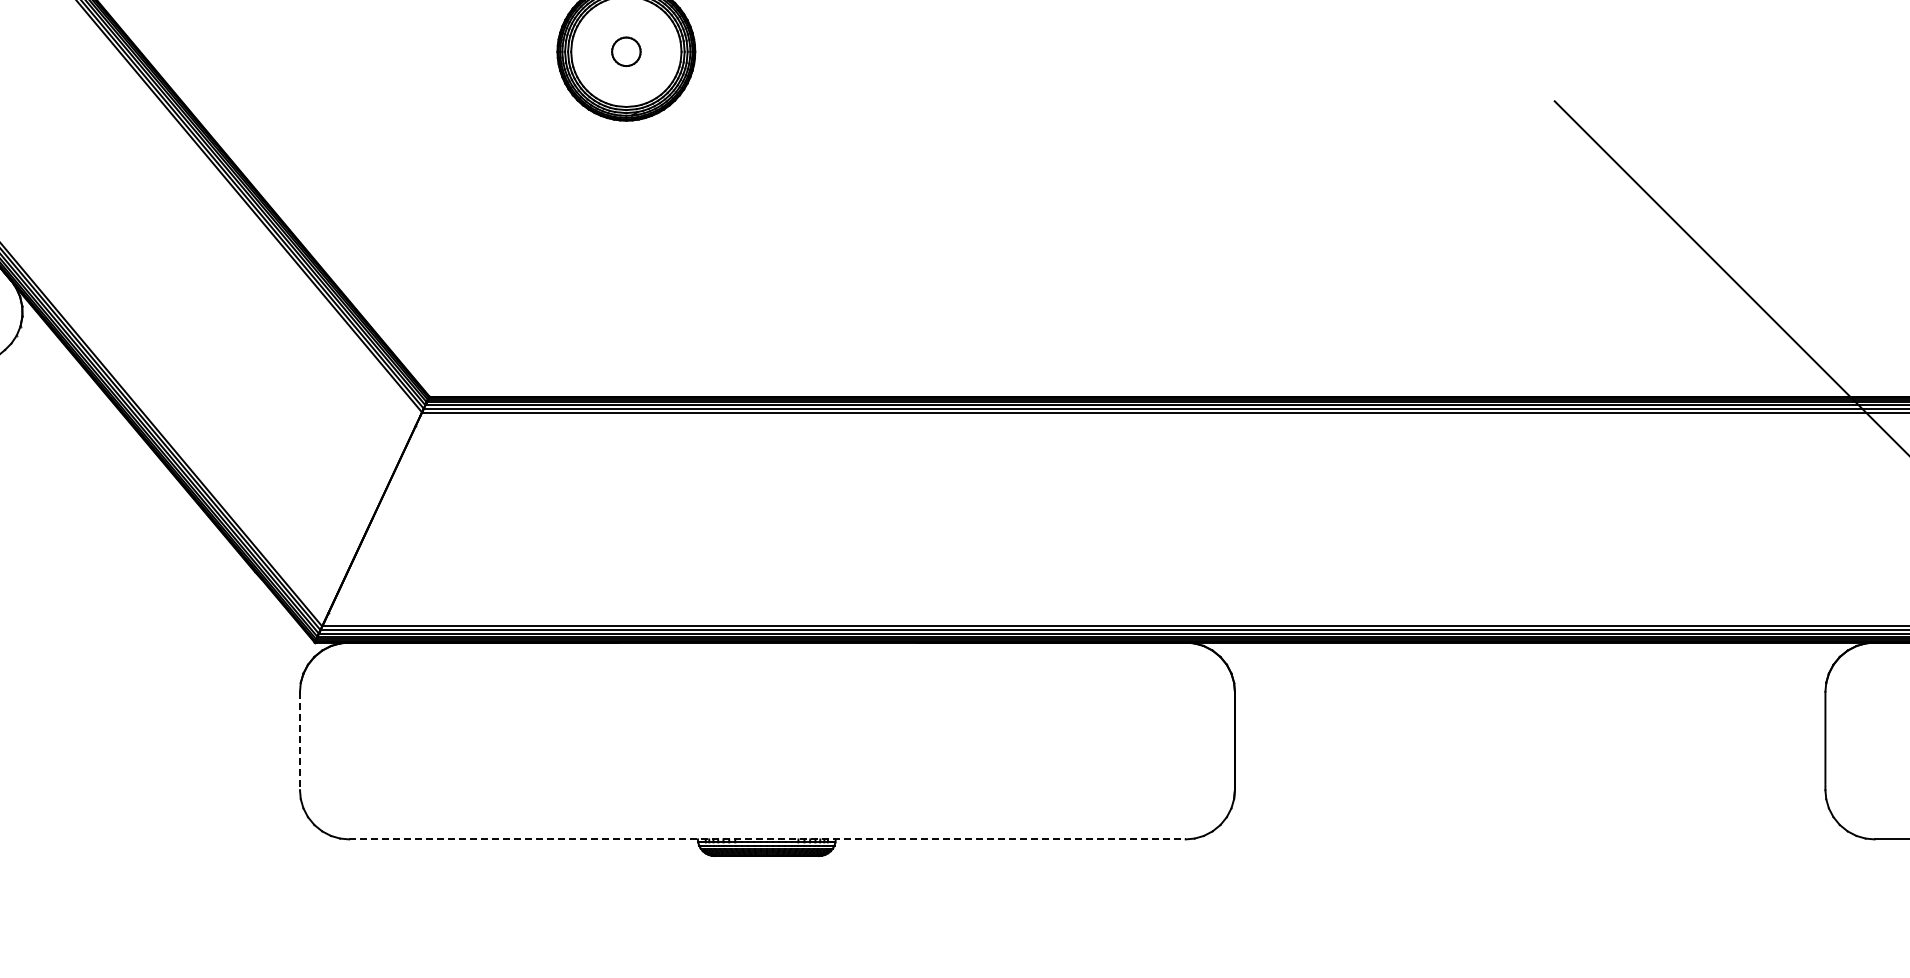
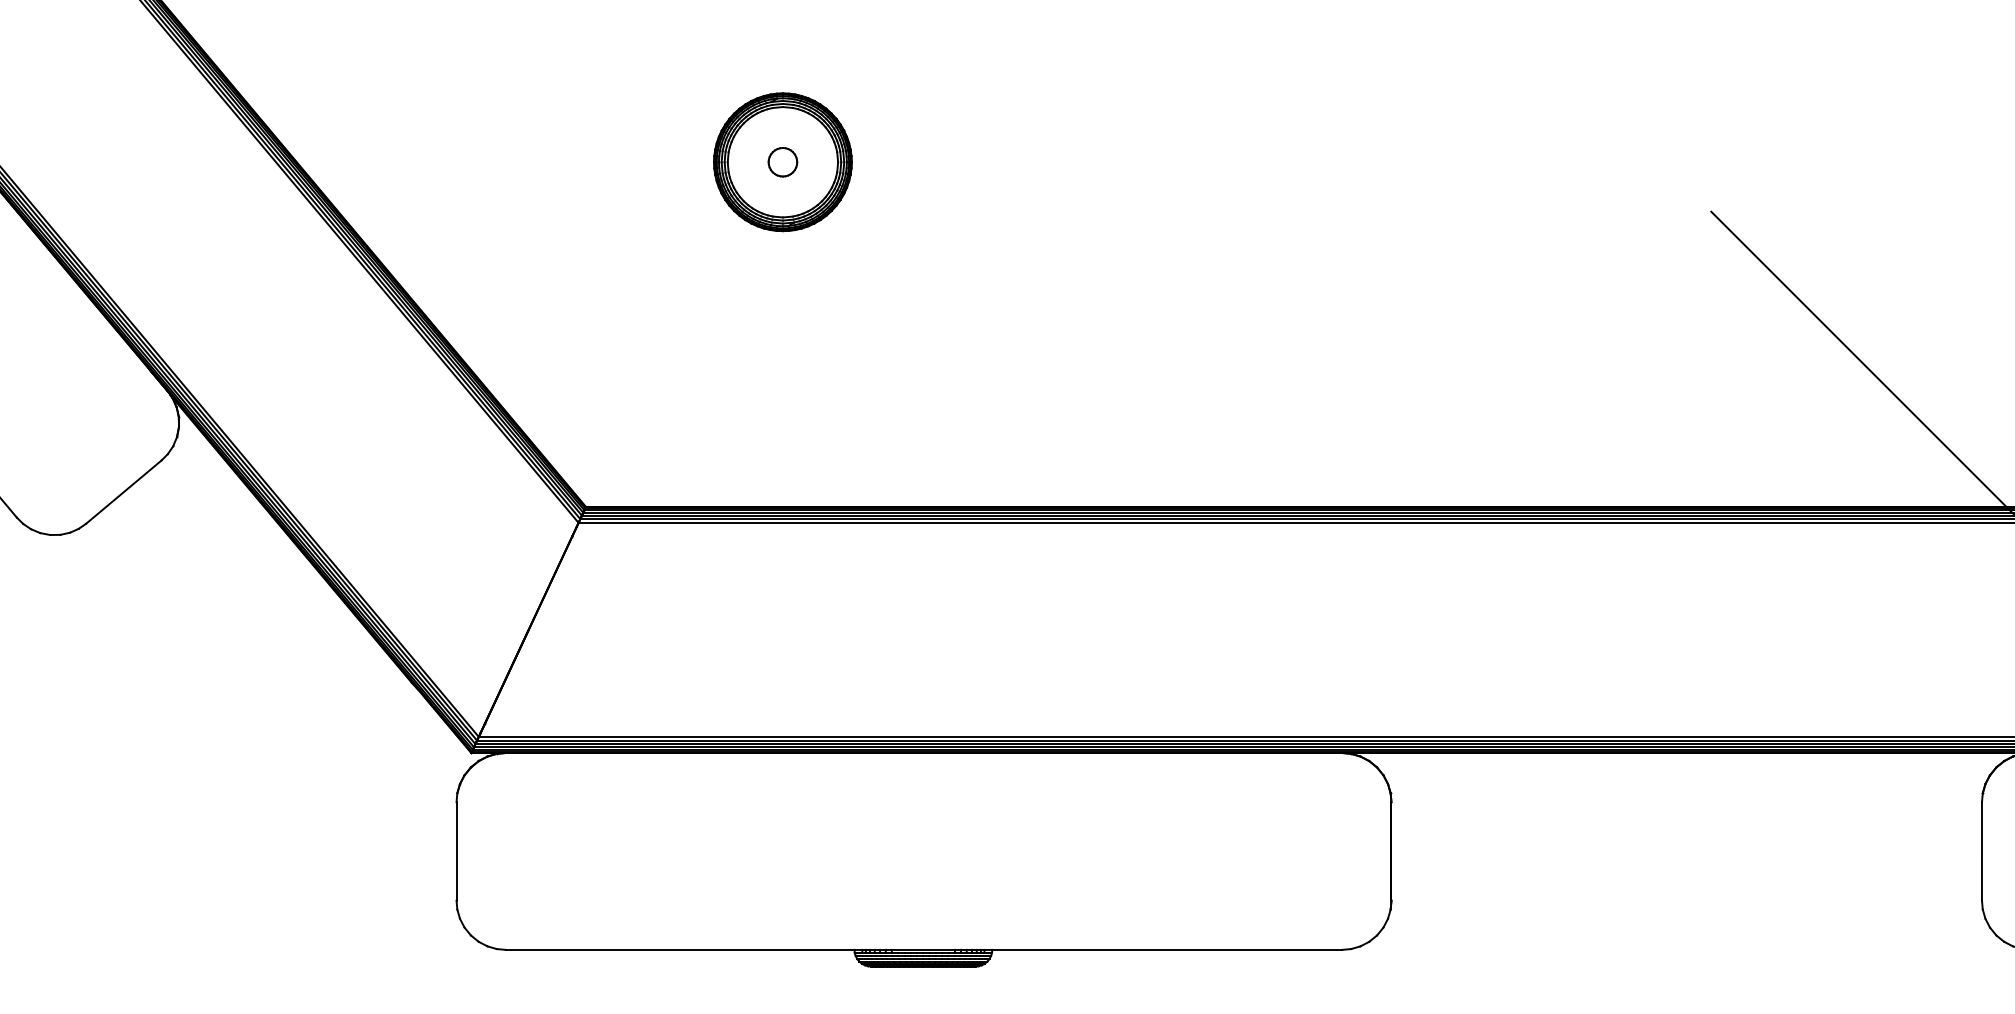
line: (299, 741) -> (456, 851), dashed -> solid
line: (767, 839) -> (924, 949), dashed -> solid

